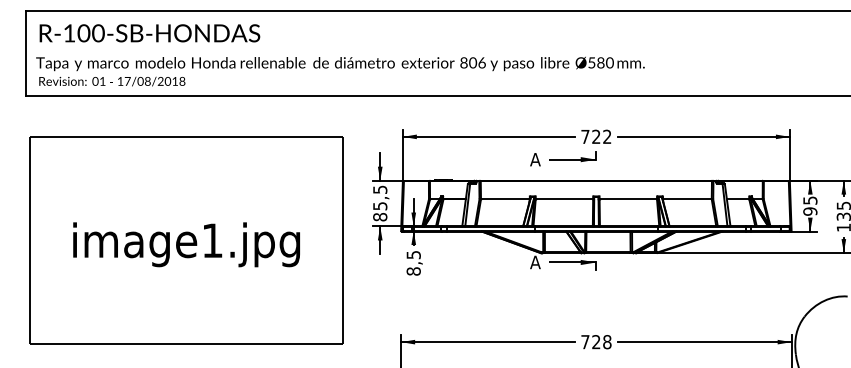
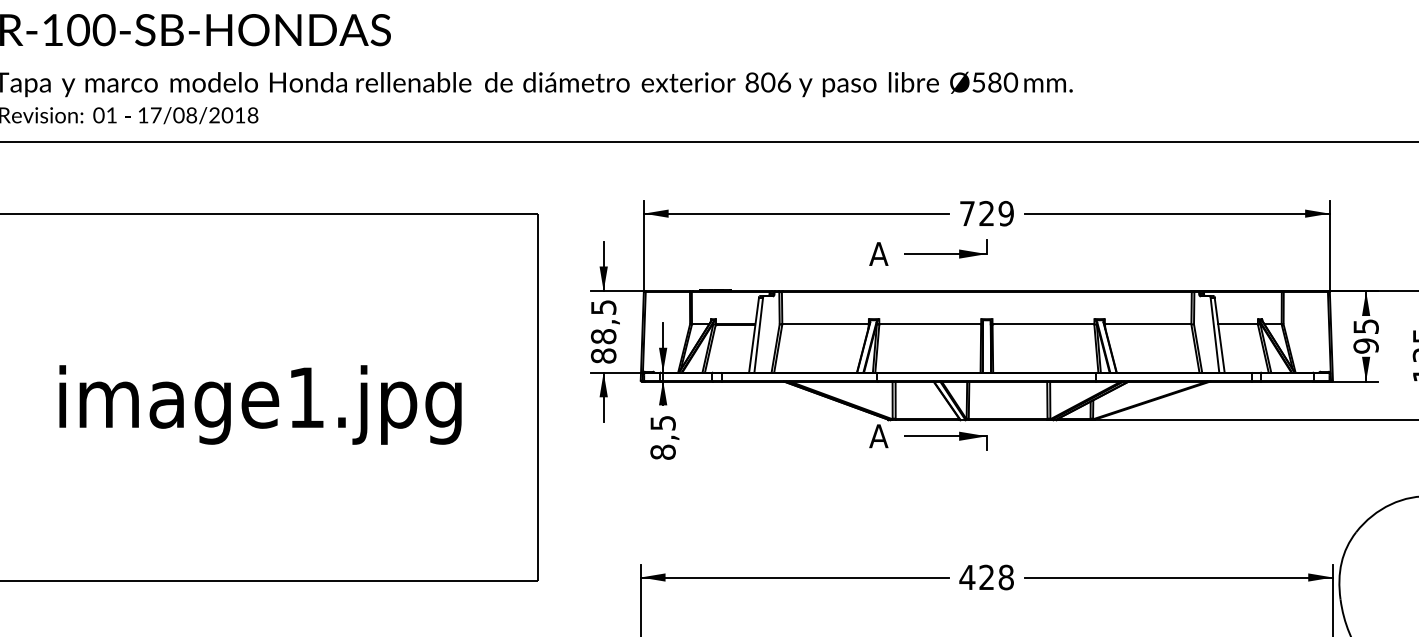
text: (607, 136) -> (1006, 212), 722 -> 729
text: (380, 206) -> (604, 337), 85,5 -> 88,5
text: (584, 342) -> (965, 578), 728 -> 428

